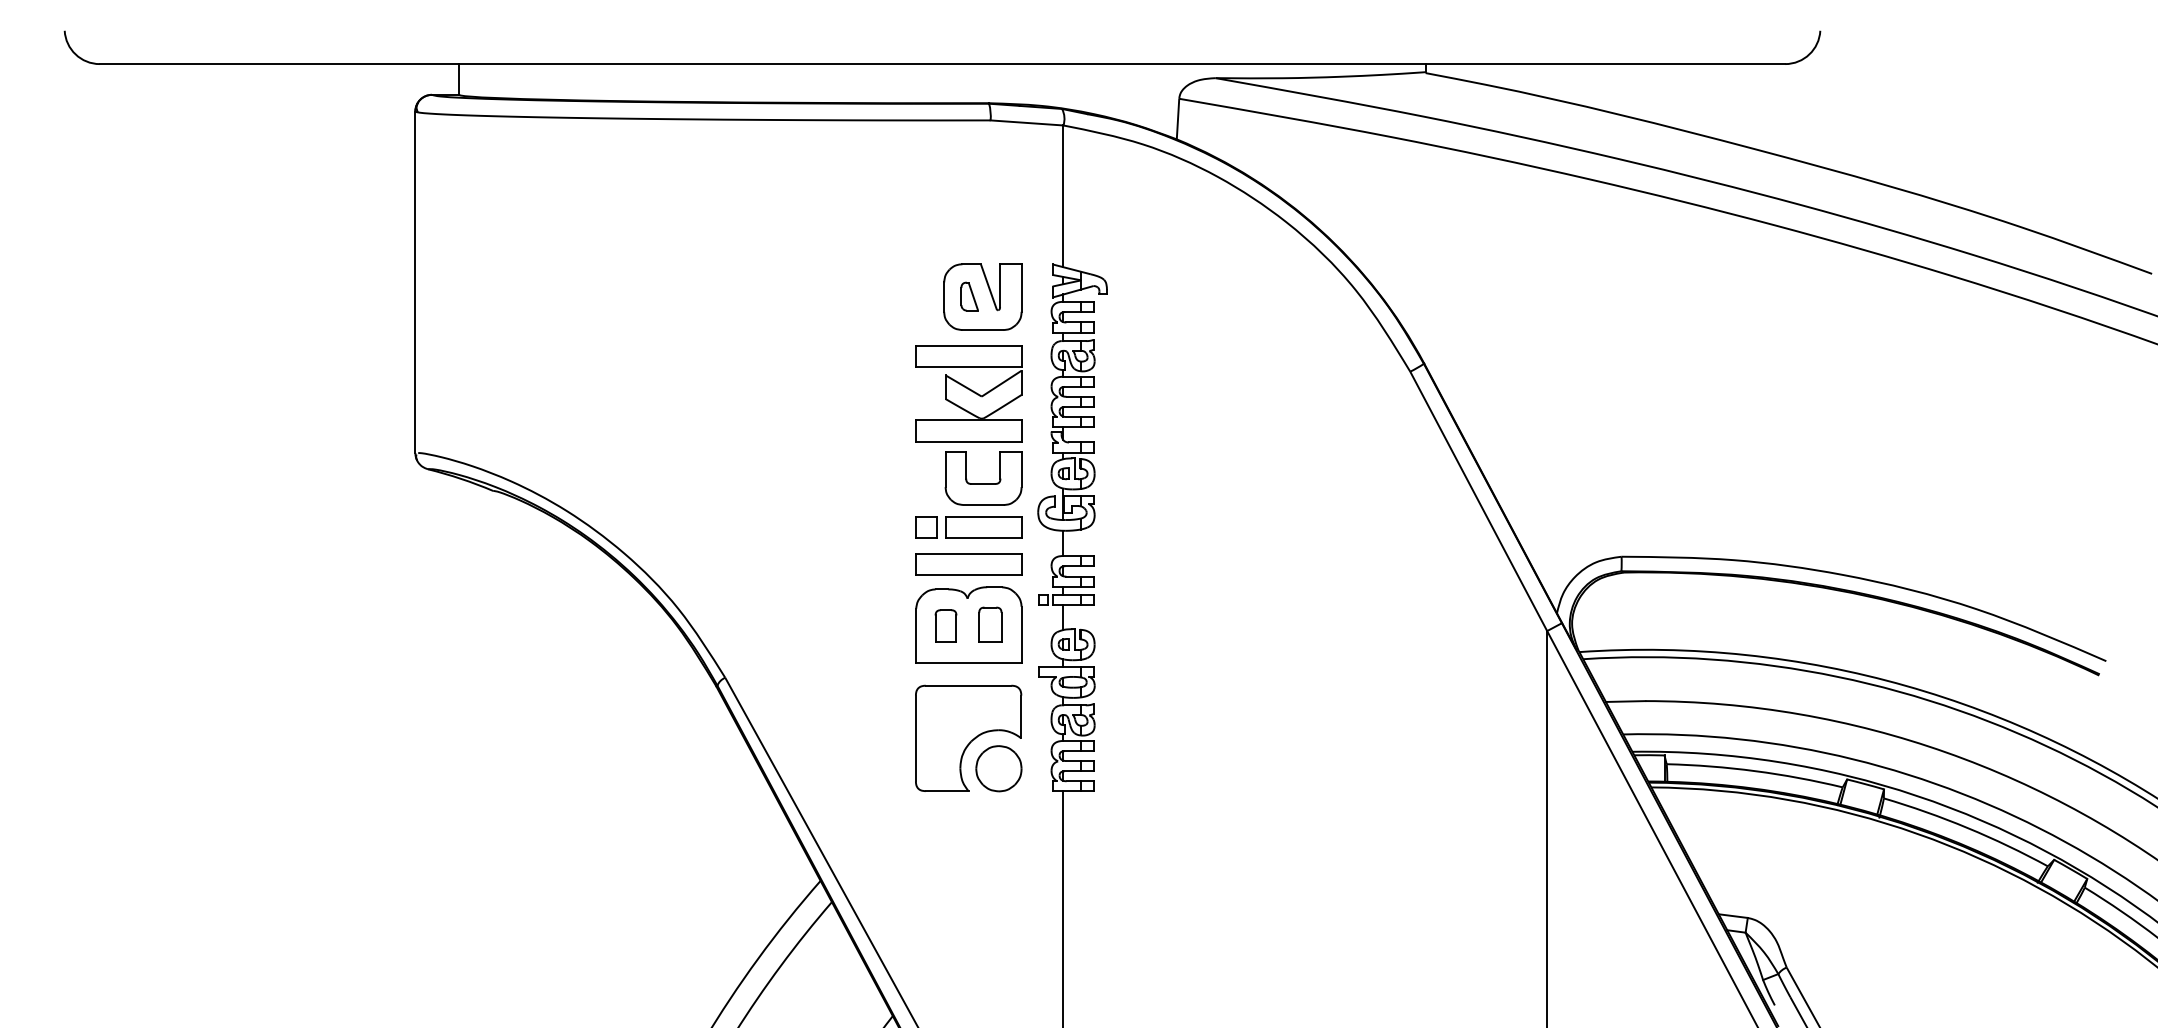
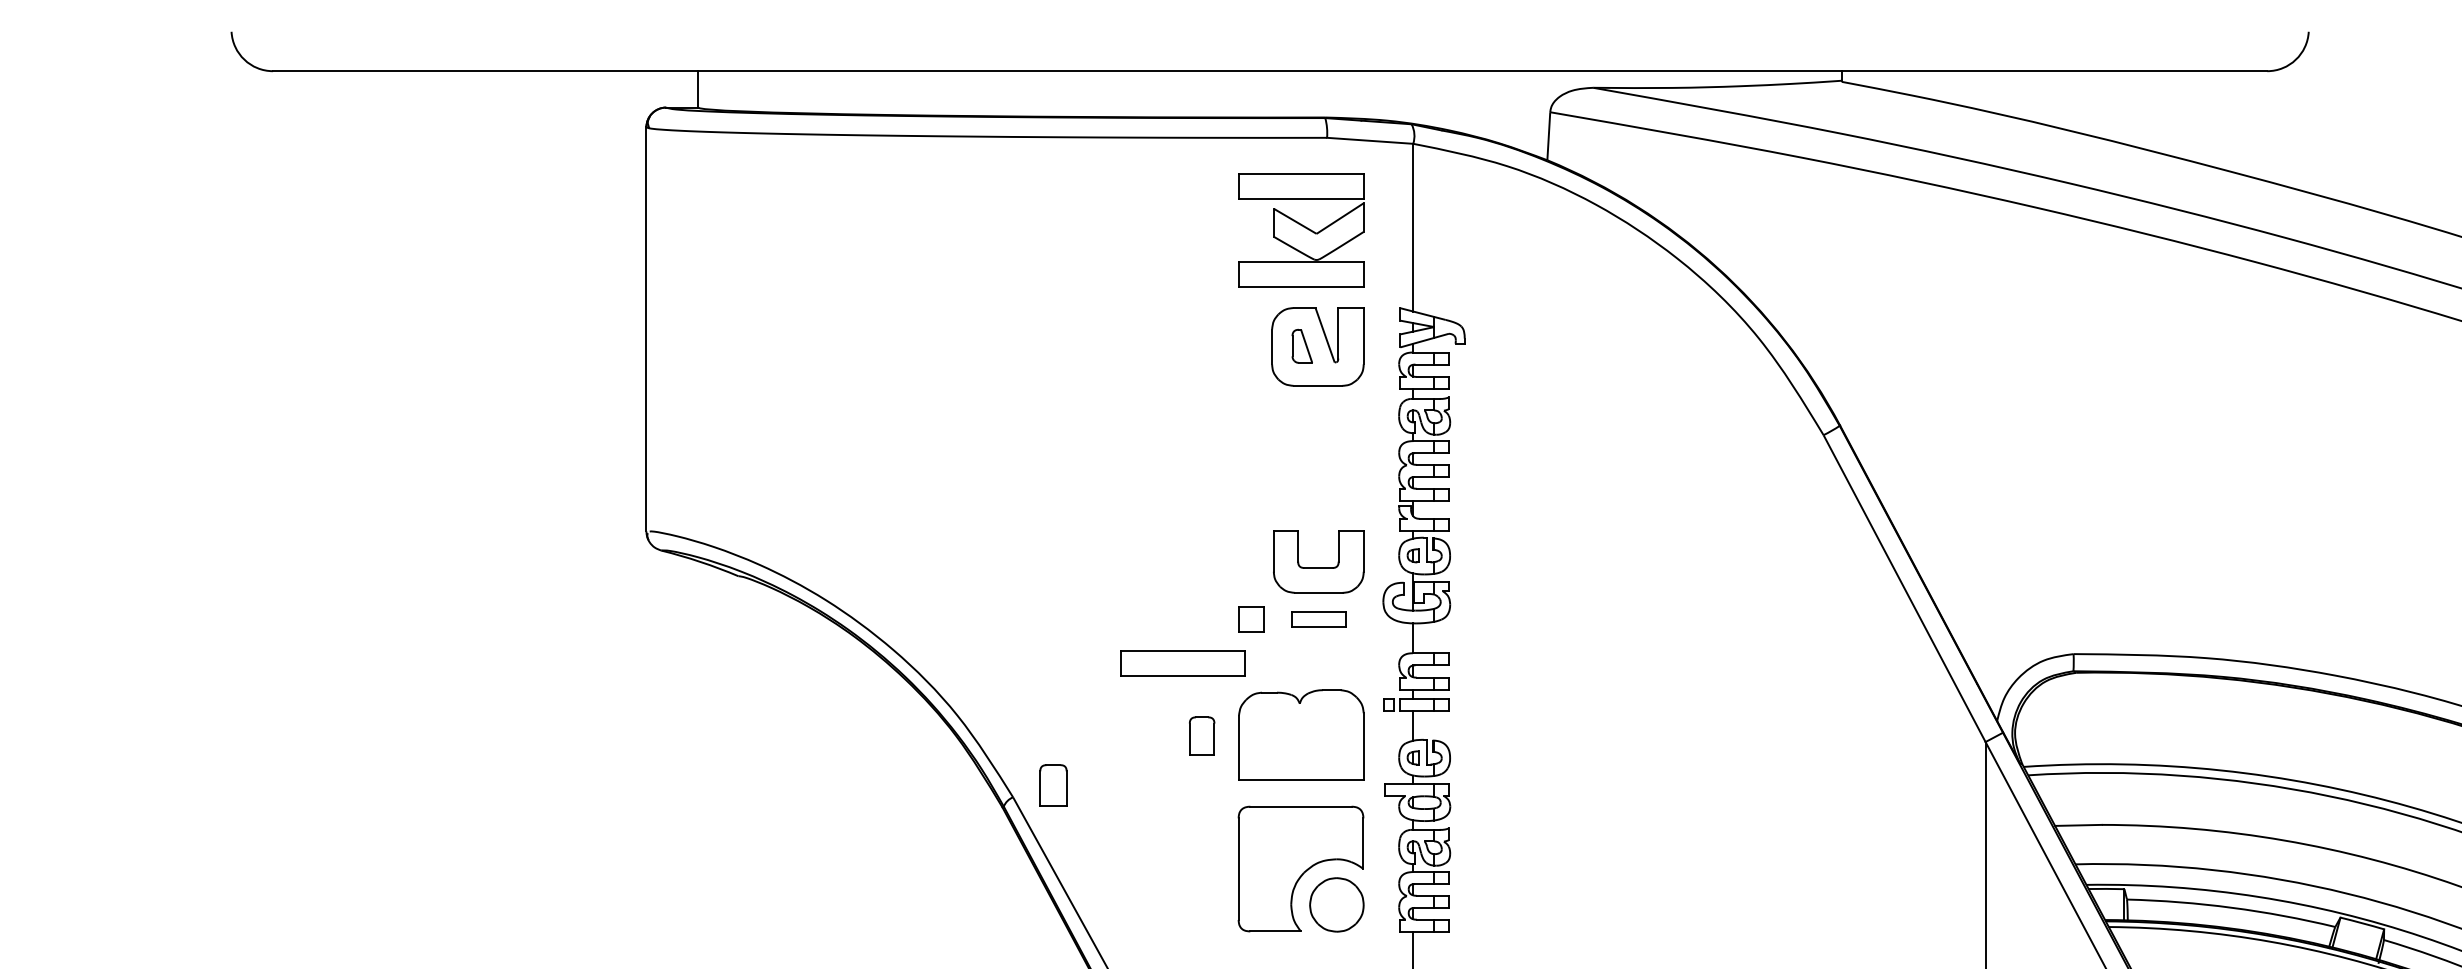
part: (968, 393) -> (1300, 230), moved
part: (983, 527) -> (1318, 619), size x0.6
part: (968, 564) -> (1182, 663), moved
part: (990, 624) -> (1053, 785), moved
part: (945, 625) -> (1201, 735), moved

